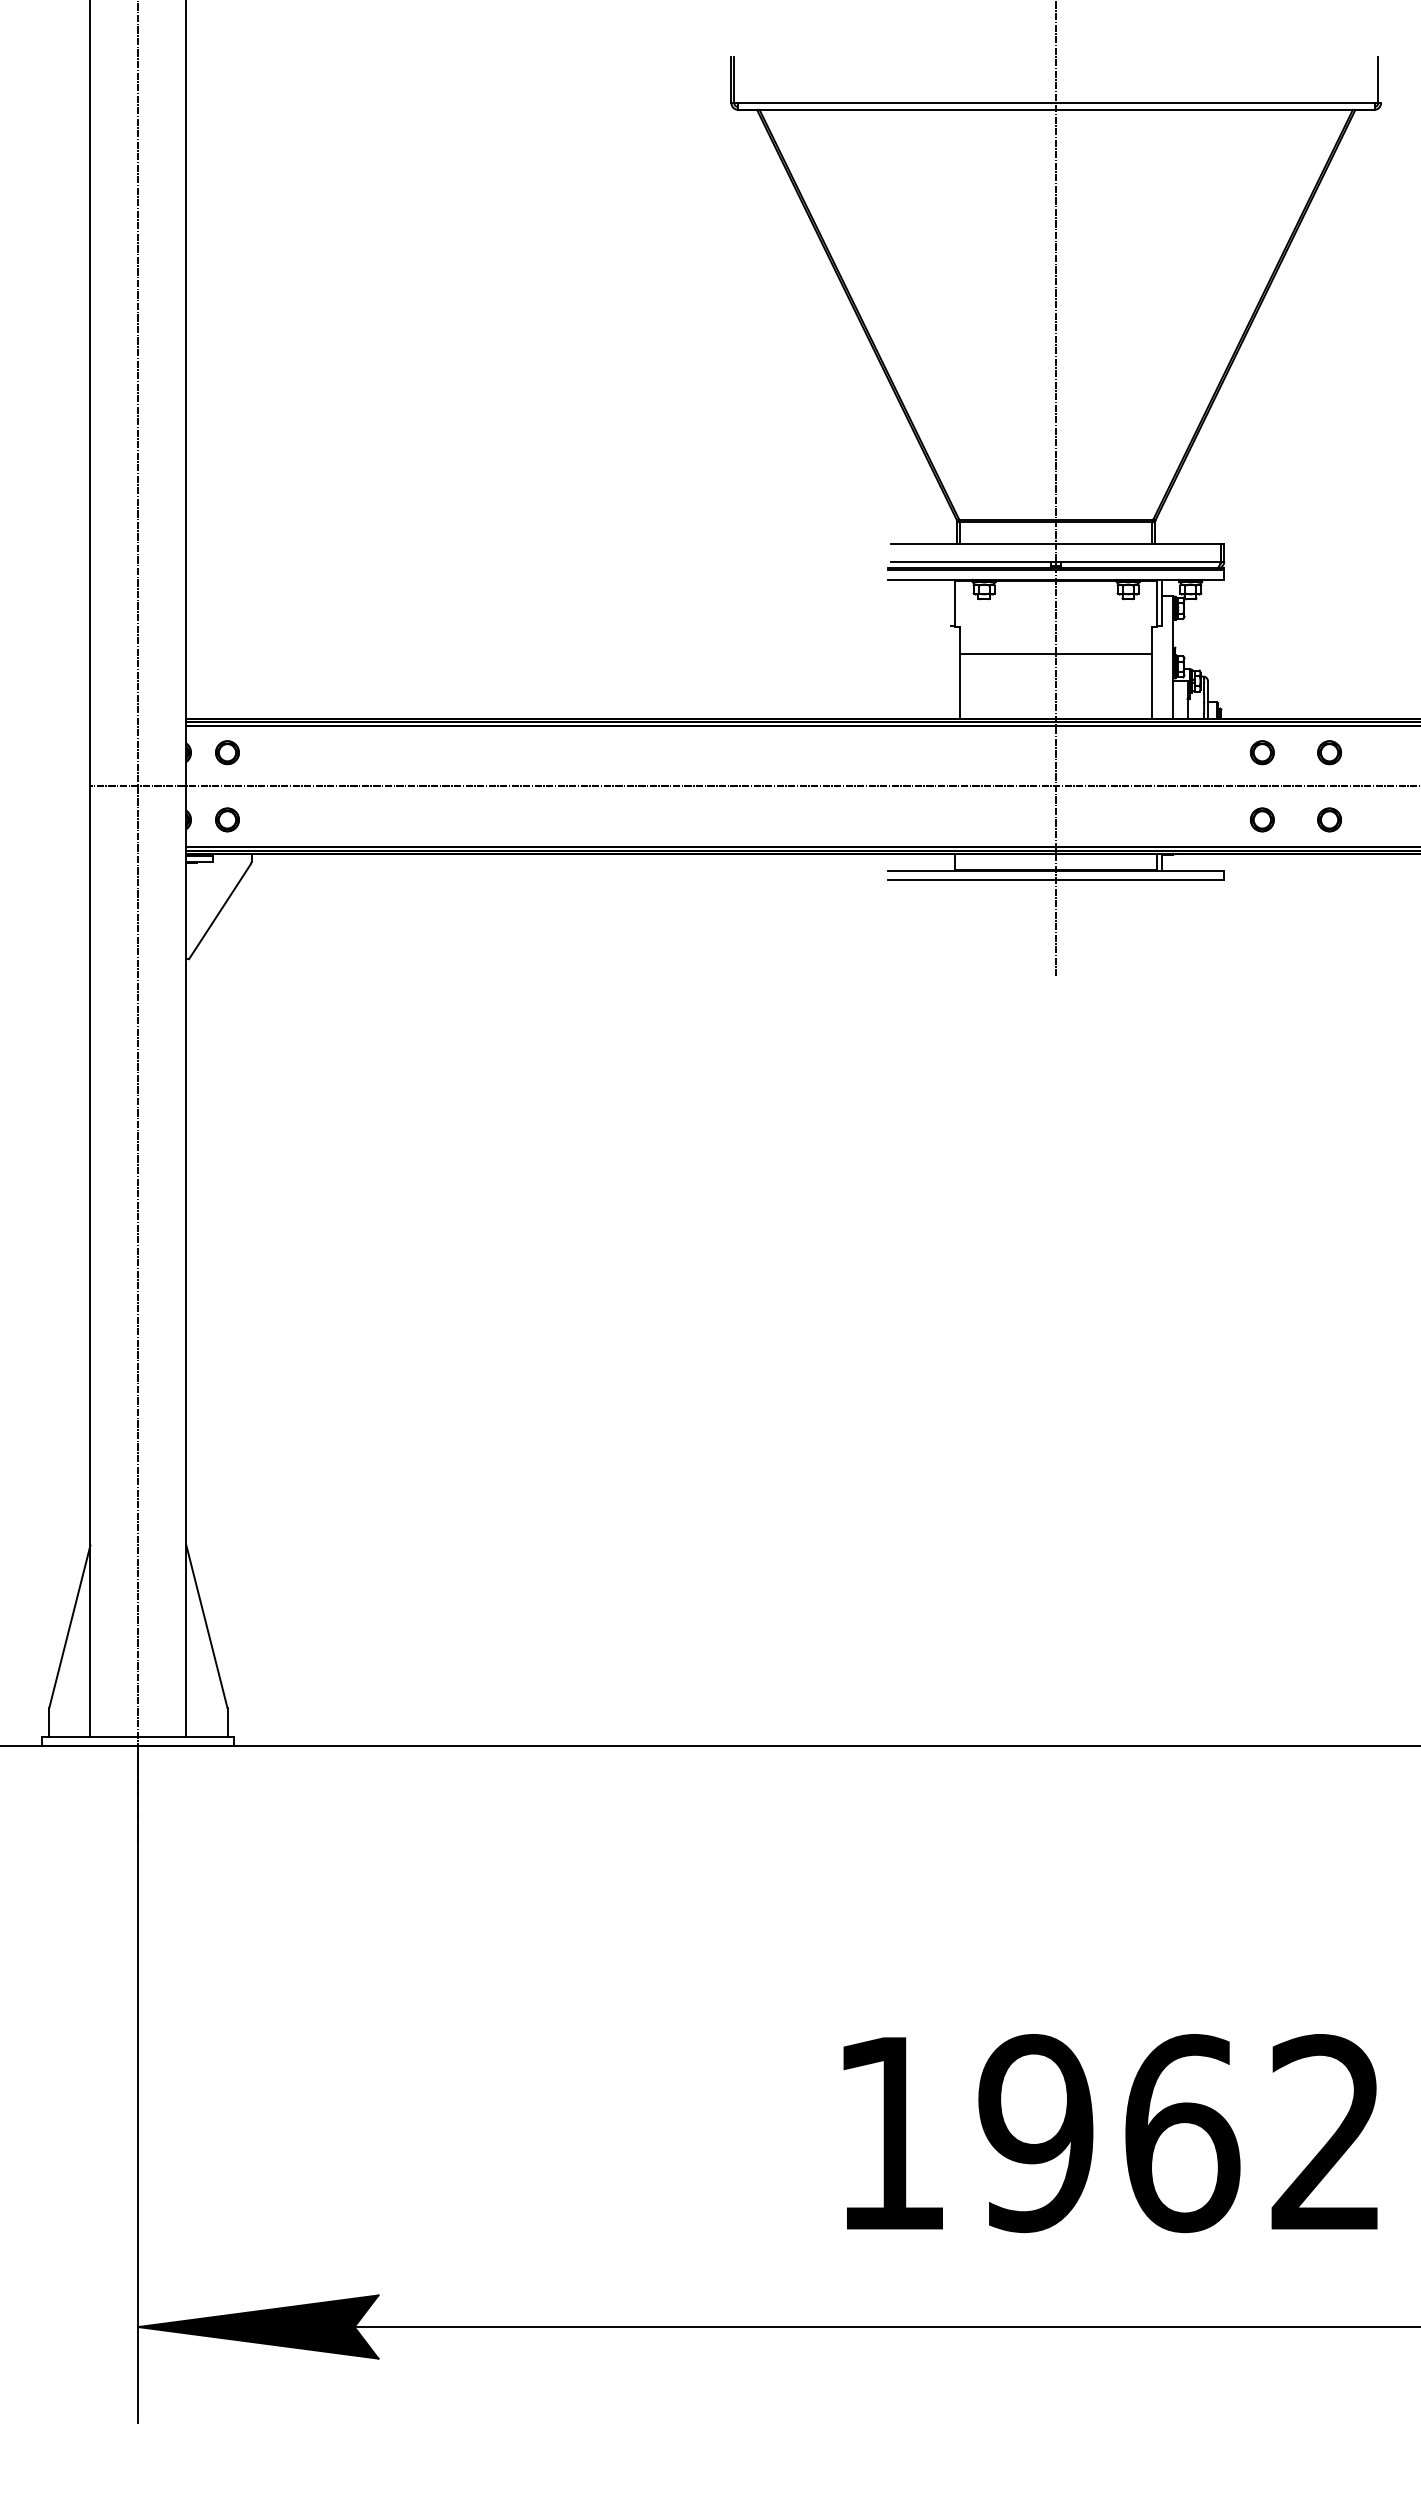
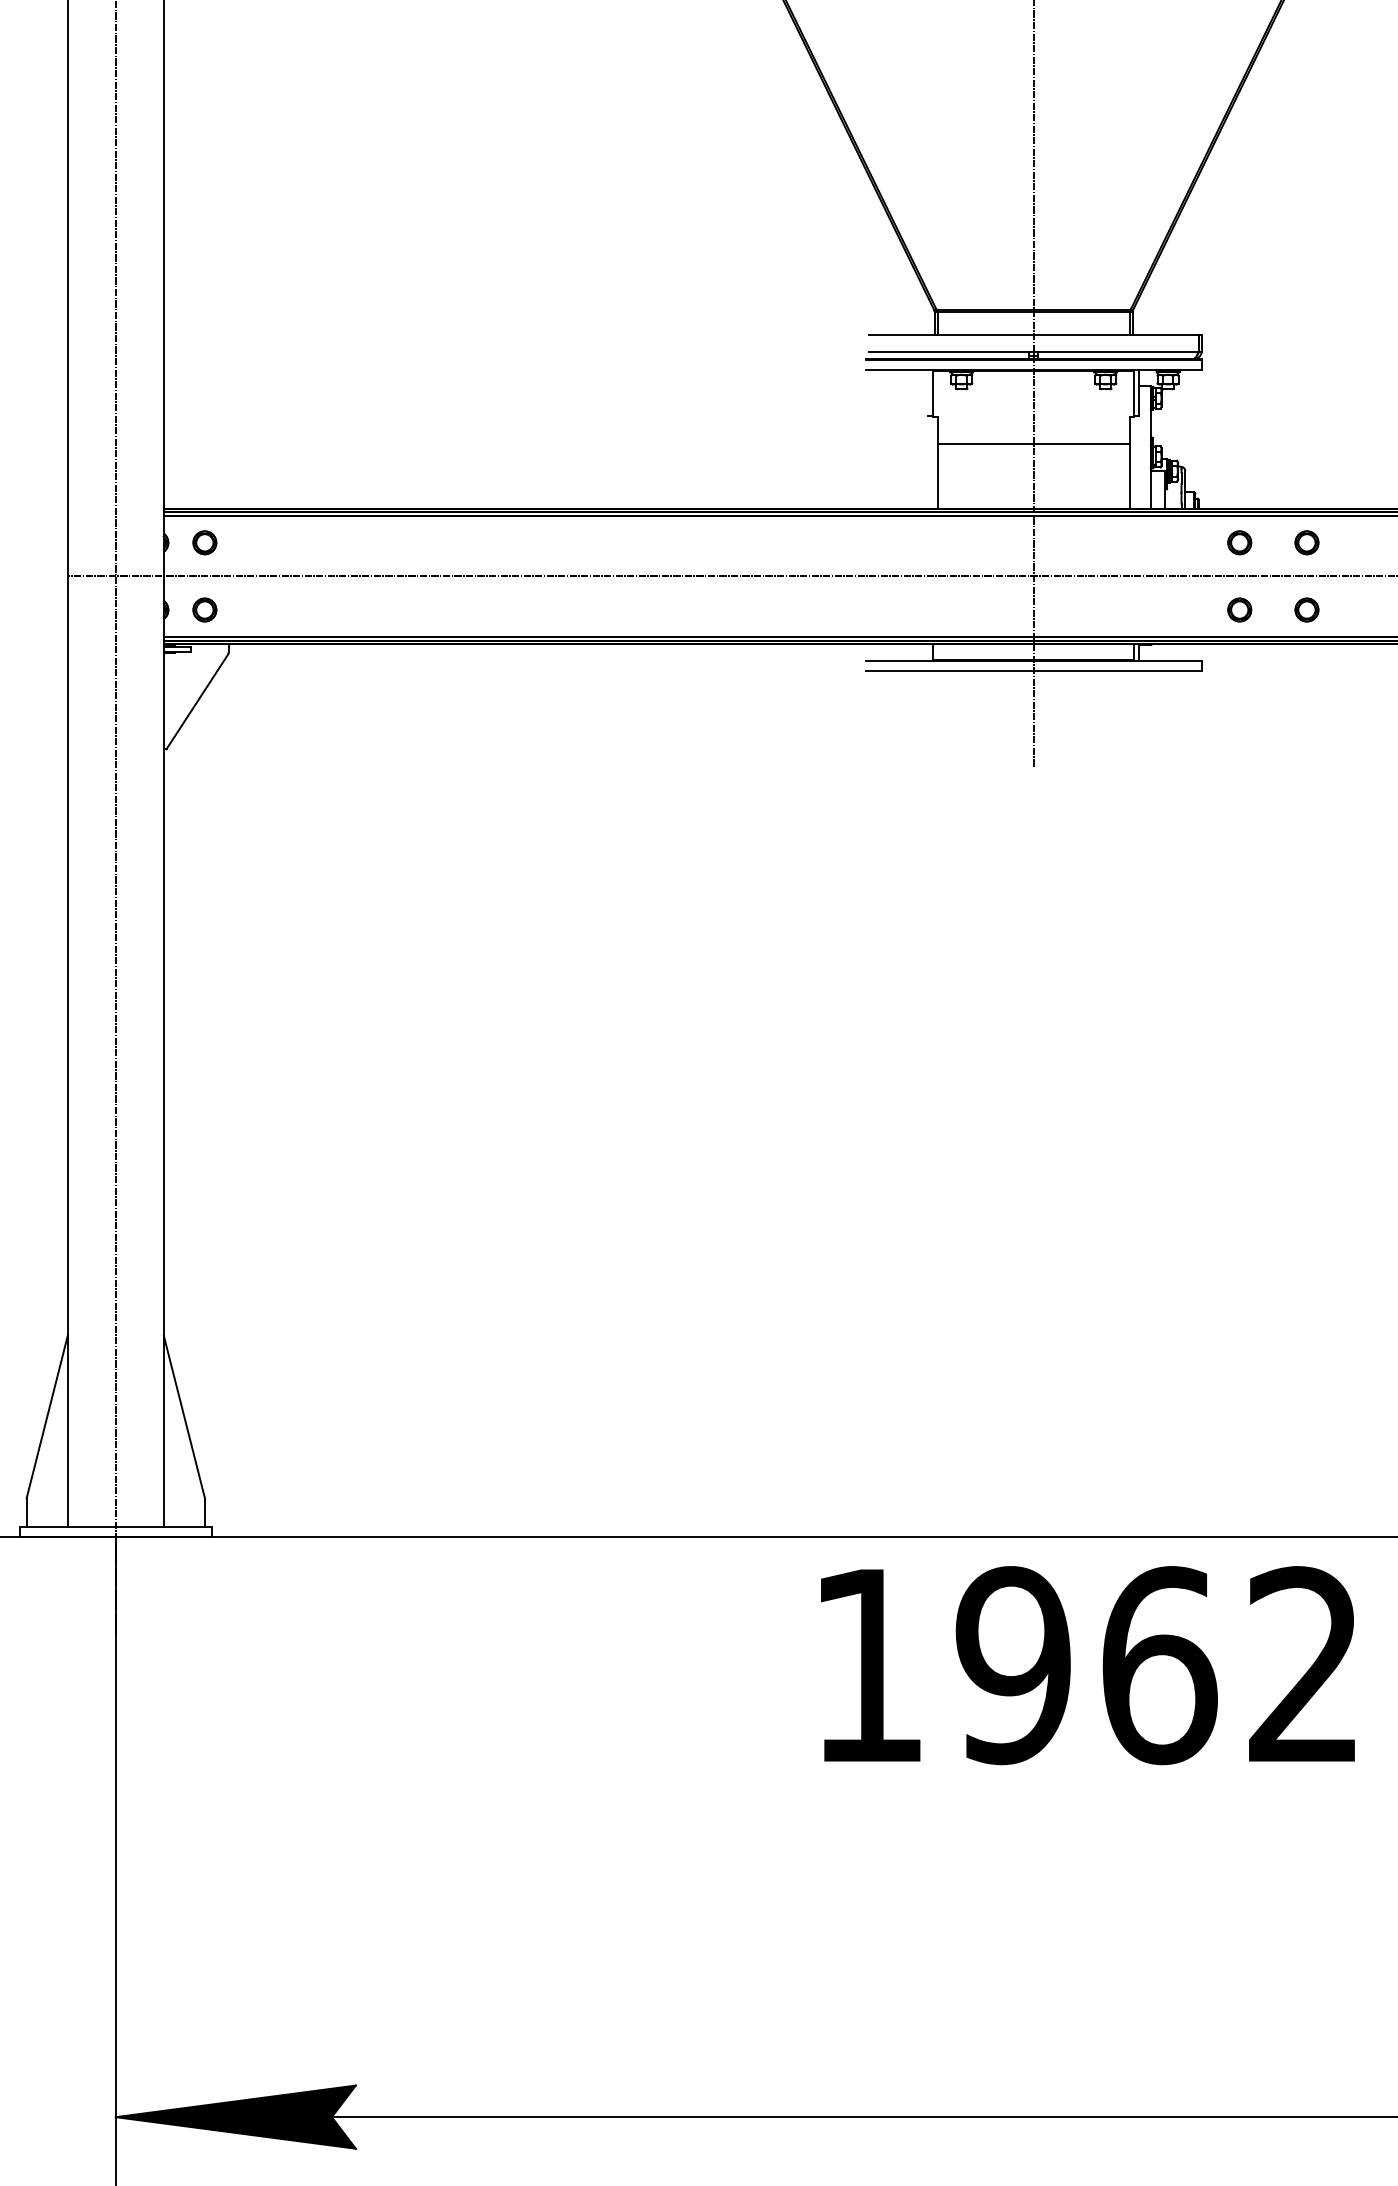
text: (1110, 2133) -> (1087, 1665), moved

